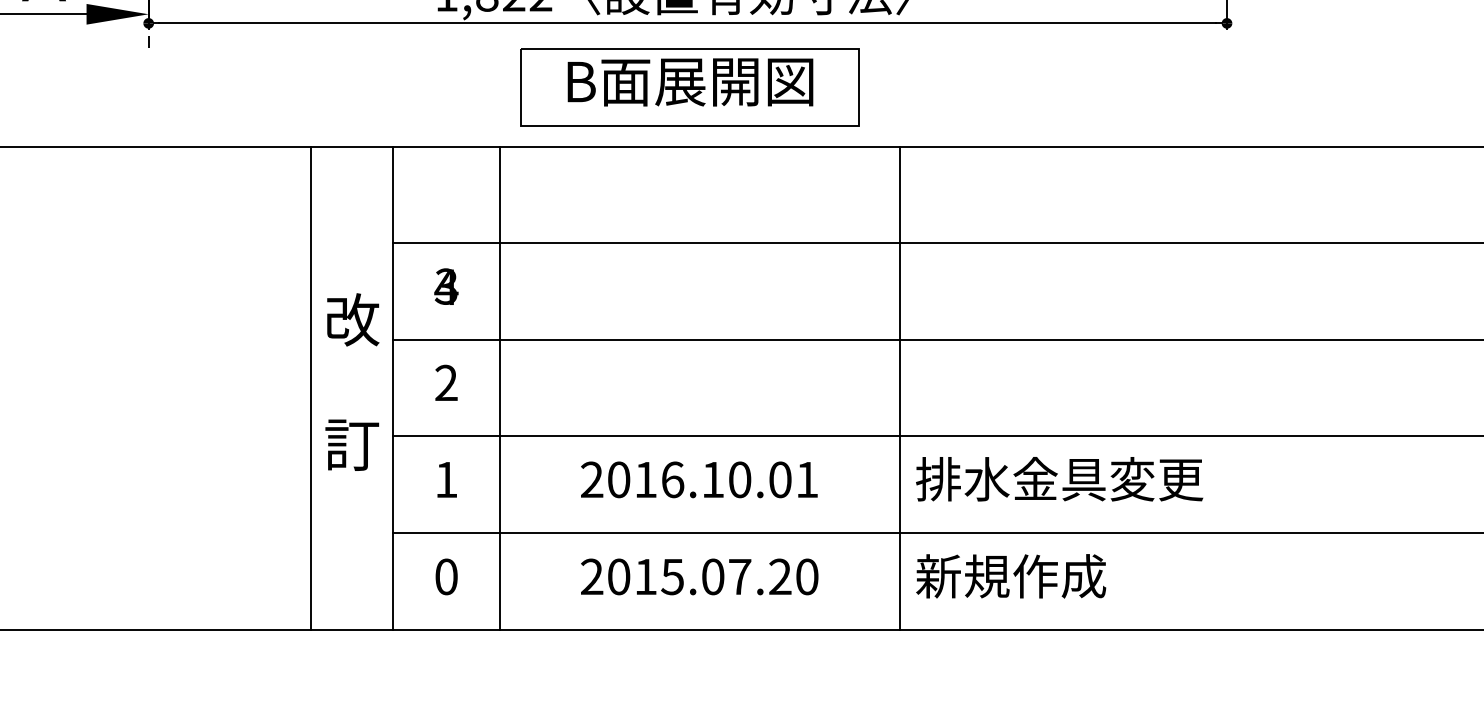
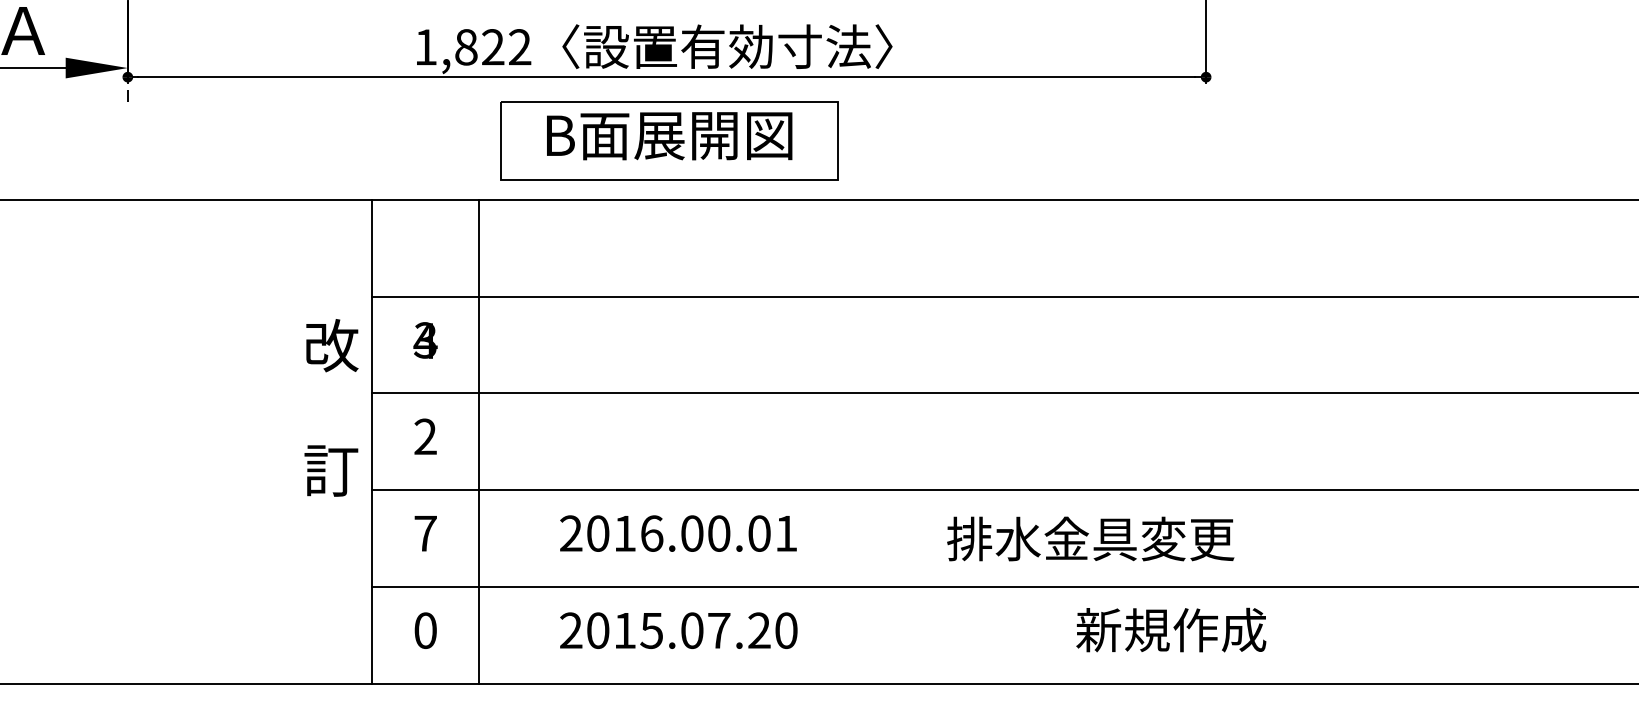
text: (352, 381) -> (331, 407), moved
line: (311, 387) -> (290, 441), removed
line: (899, 387) -> (878, 441), removed
text: (1059, 478) -> (1090, 538), moved
text: (446, 479) -> (425, 533), 1 -> 7
text: (713, 479) -> (692, 533), 2016.10.01 -> 2016.00.01
text: (1011, 575) -> (1171, 629), moved

